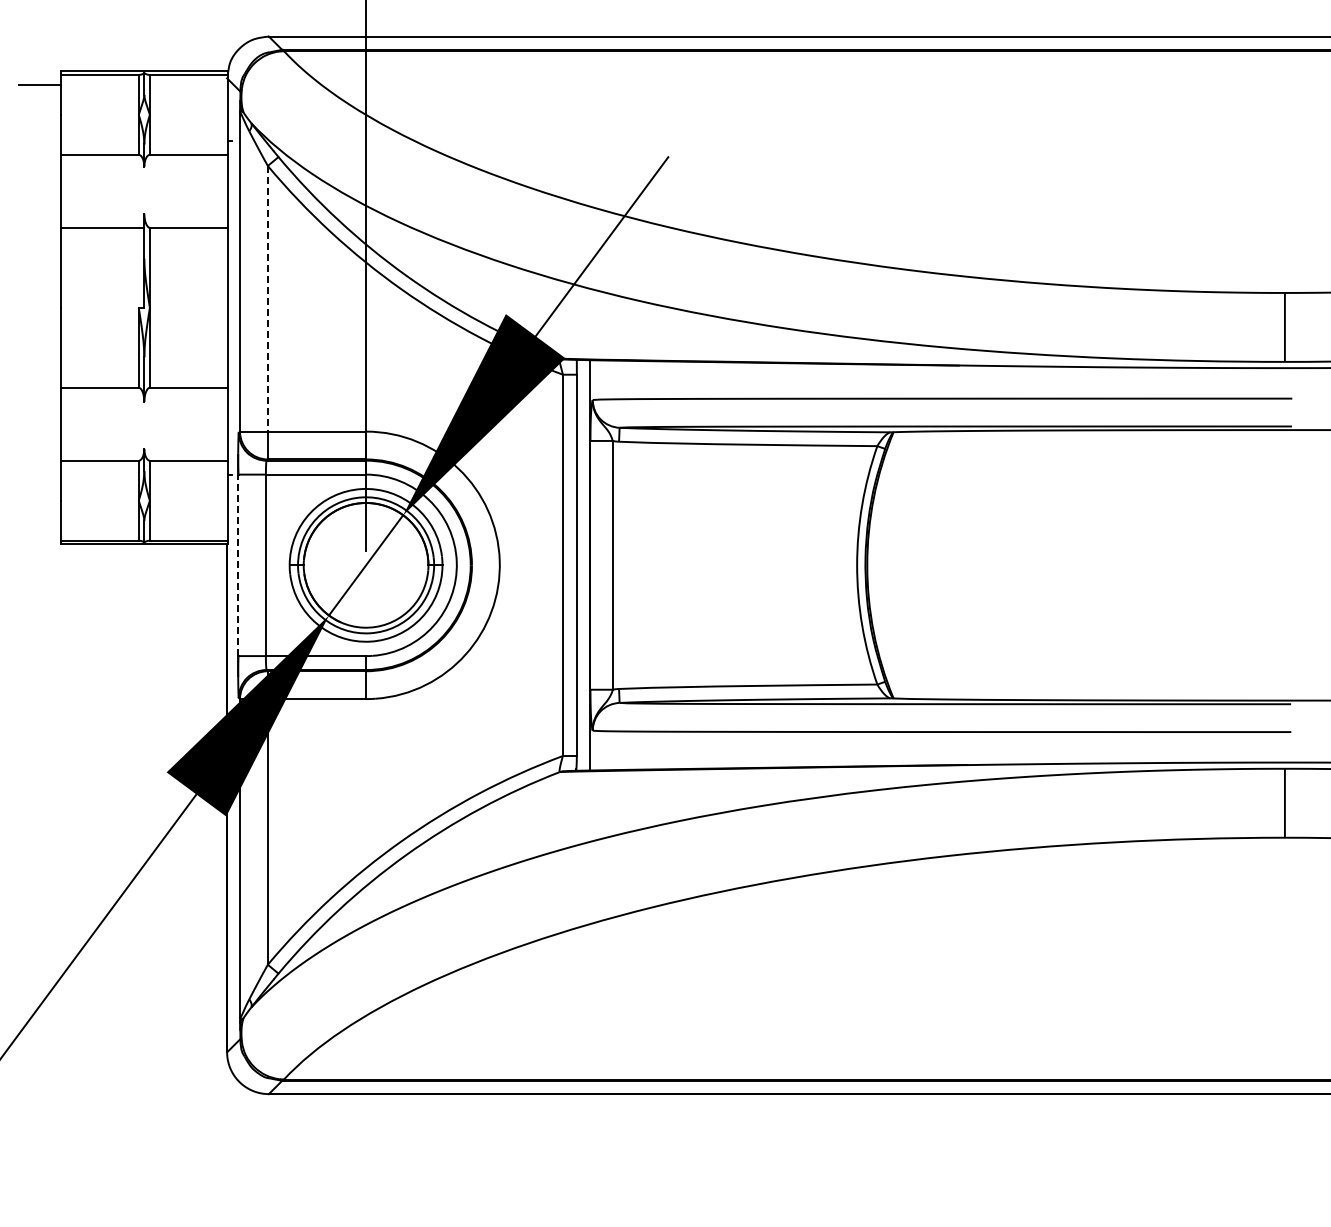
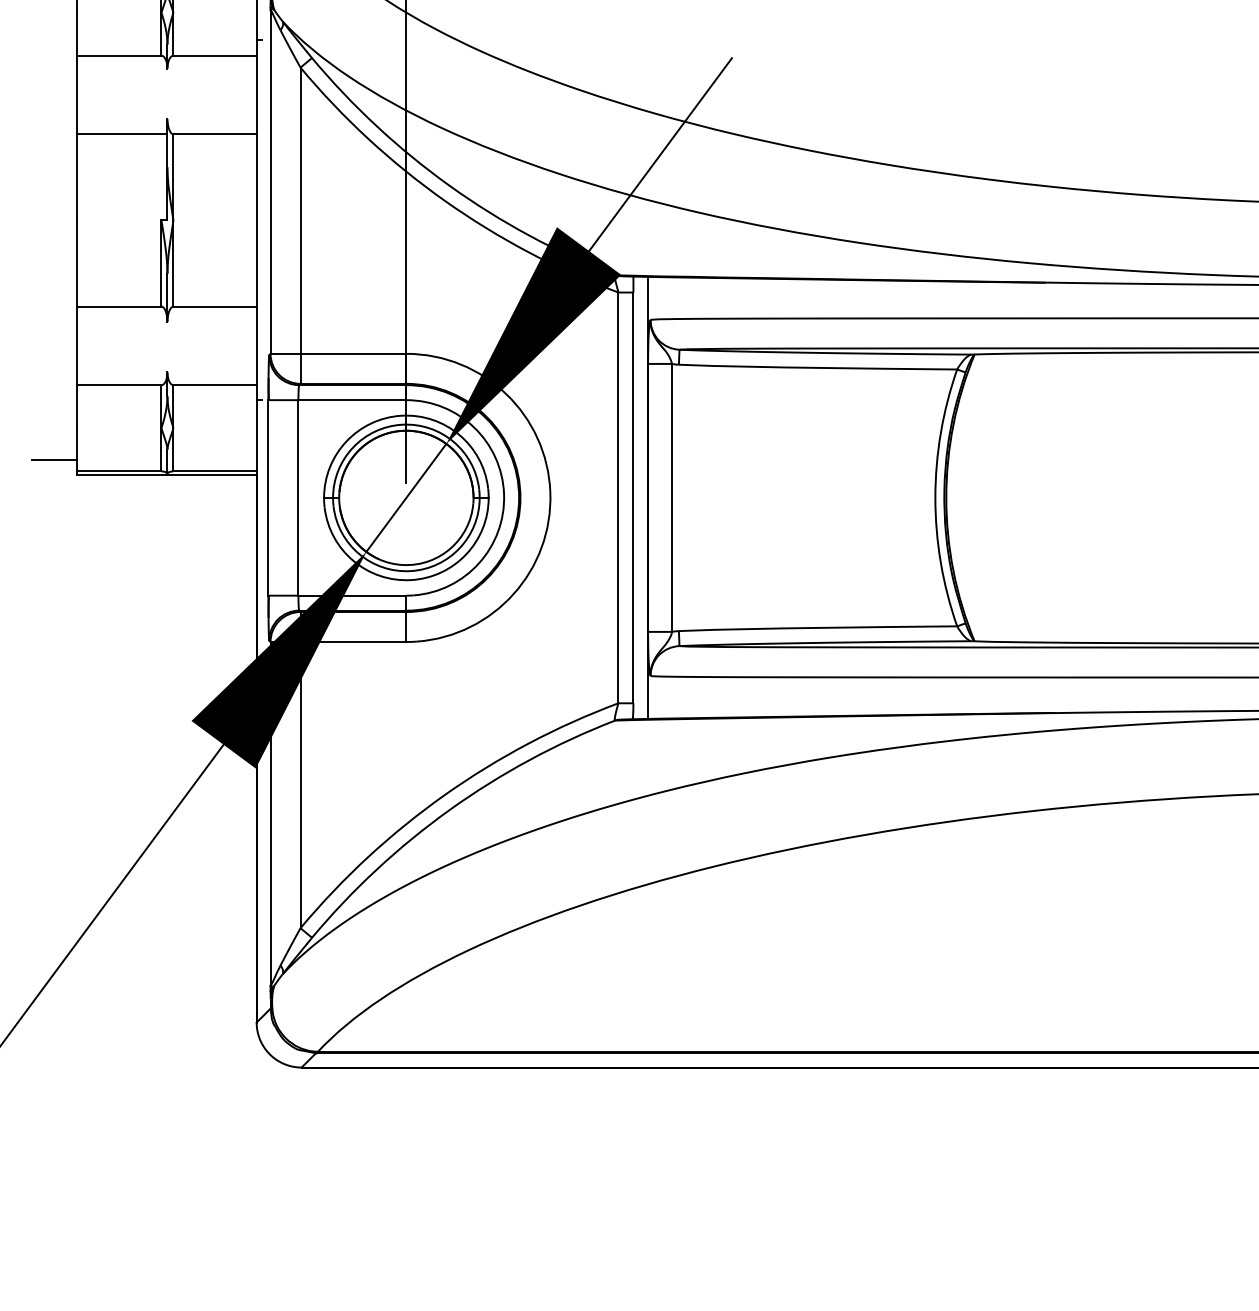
line: (267, 298) -> (300, 210), dashed -> solid
line: (39, 530) -> (54, 460), added
line: (238, 565) -> (268, 498), dashed -> solid

